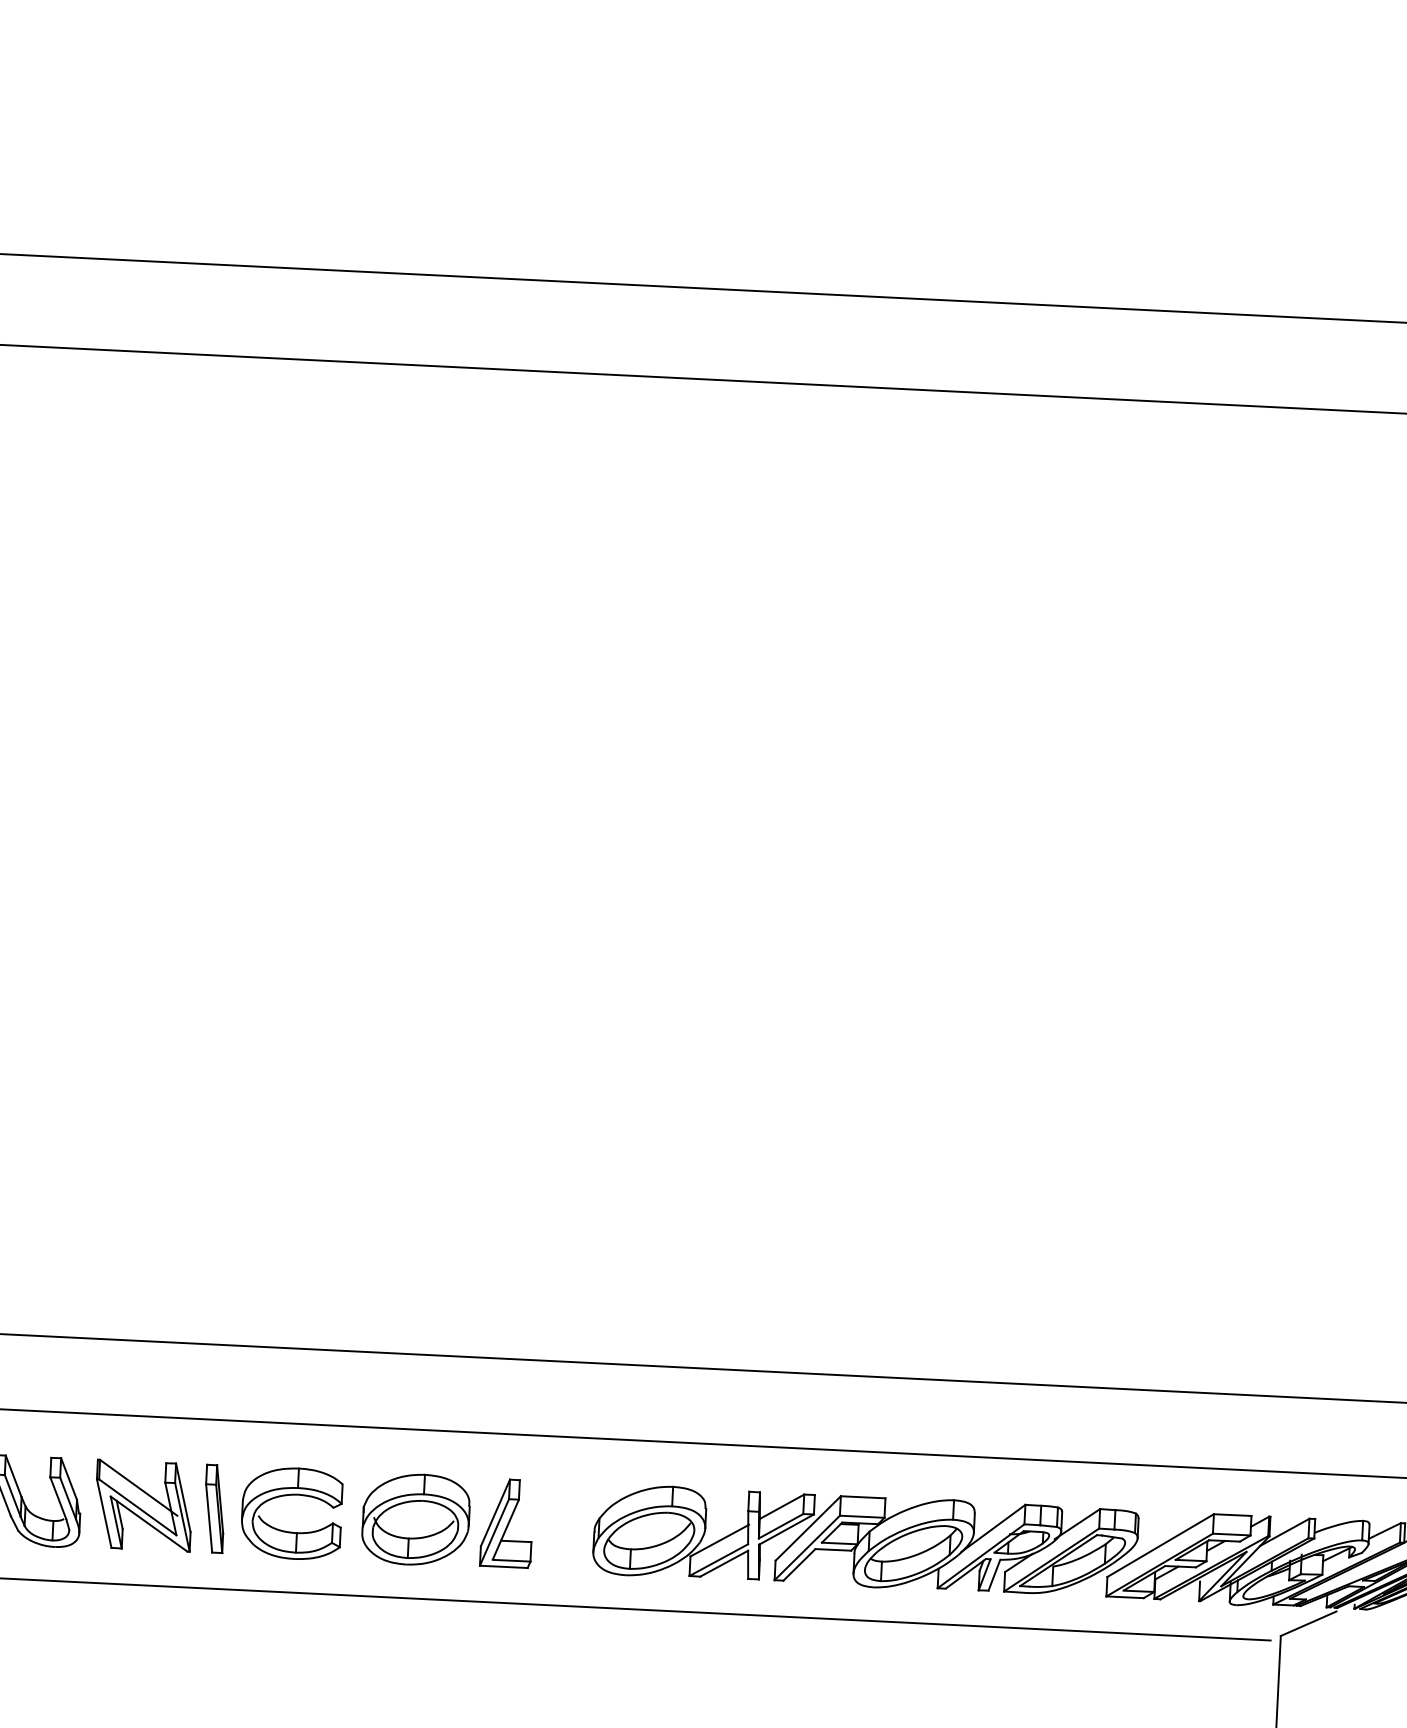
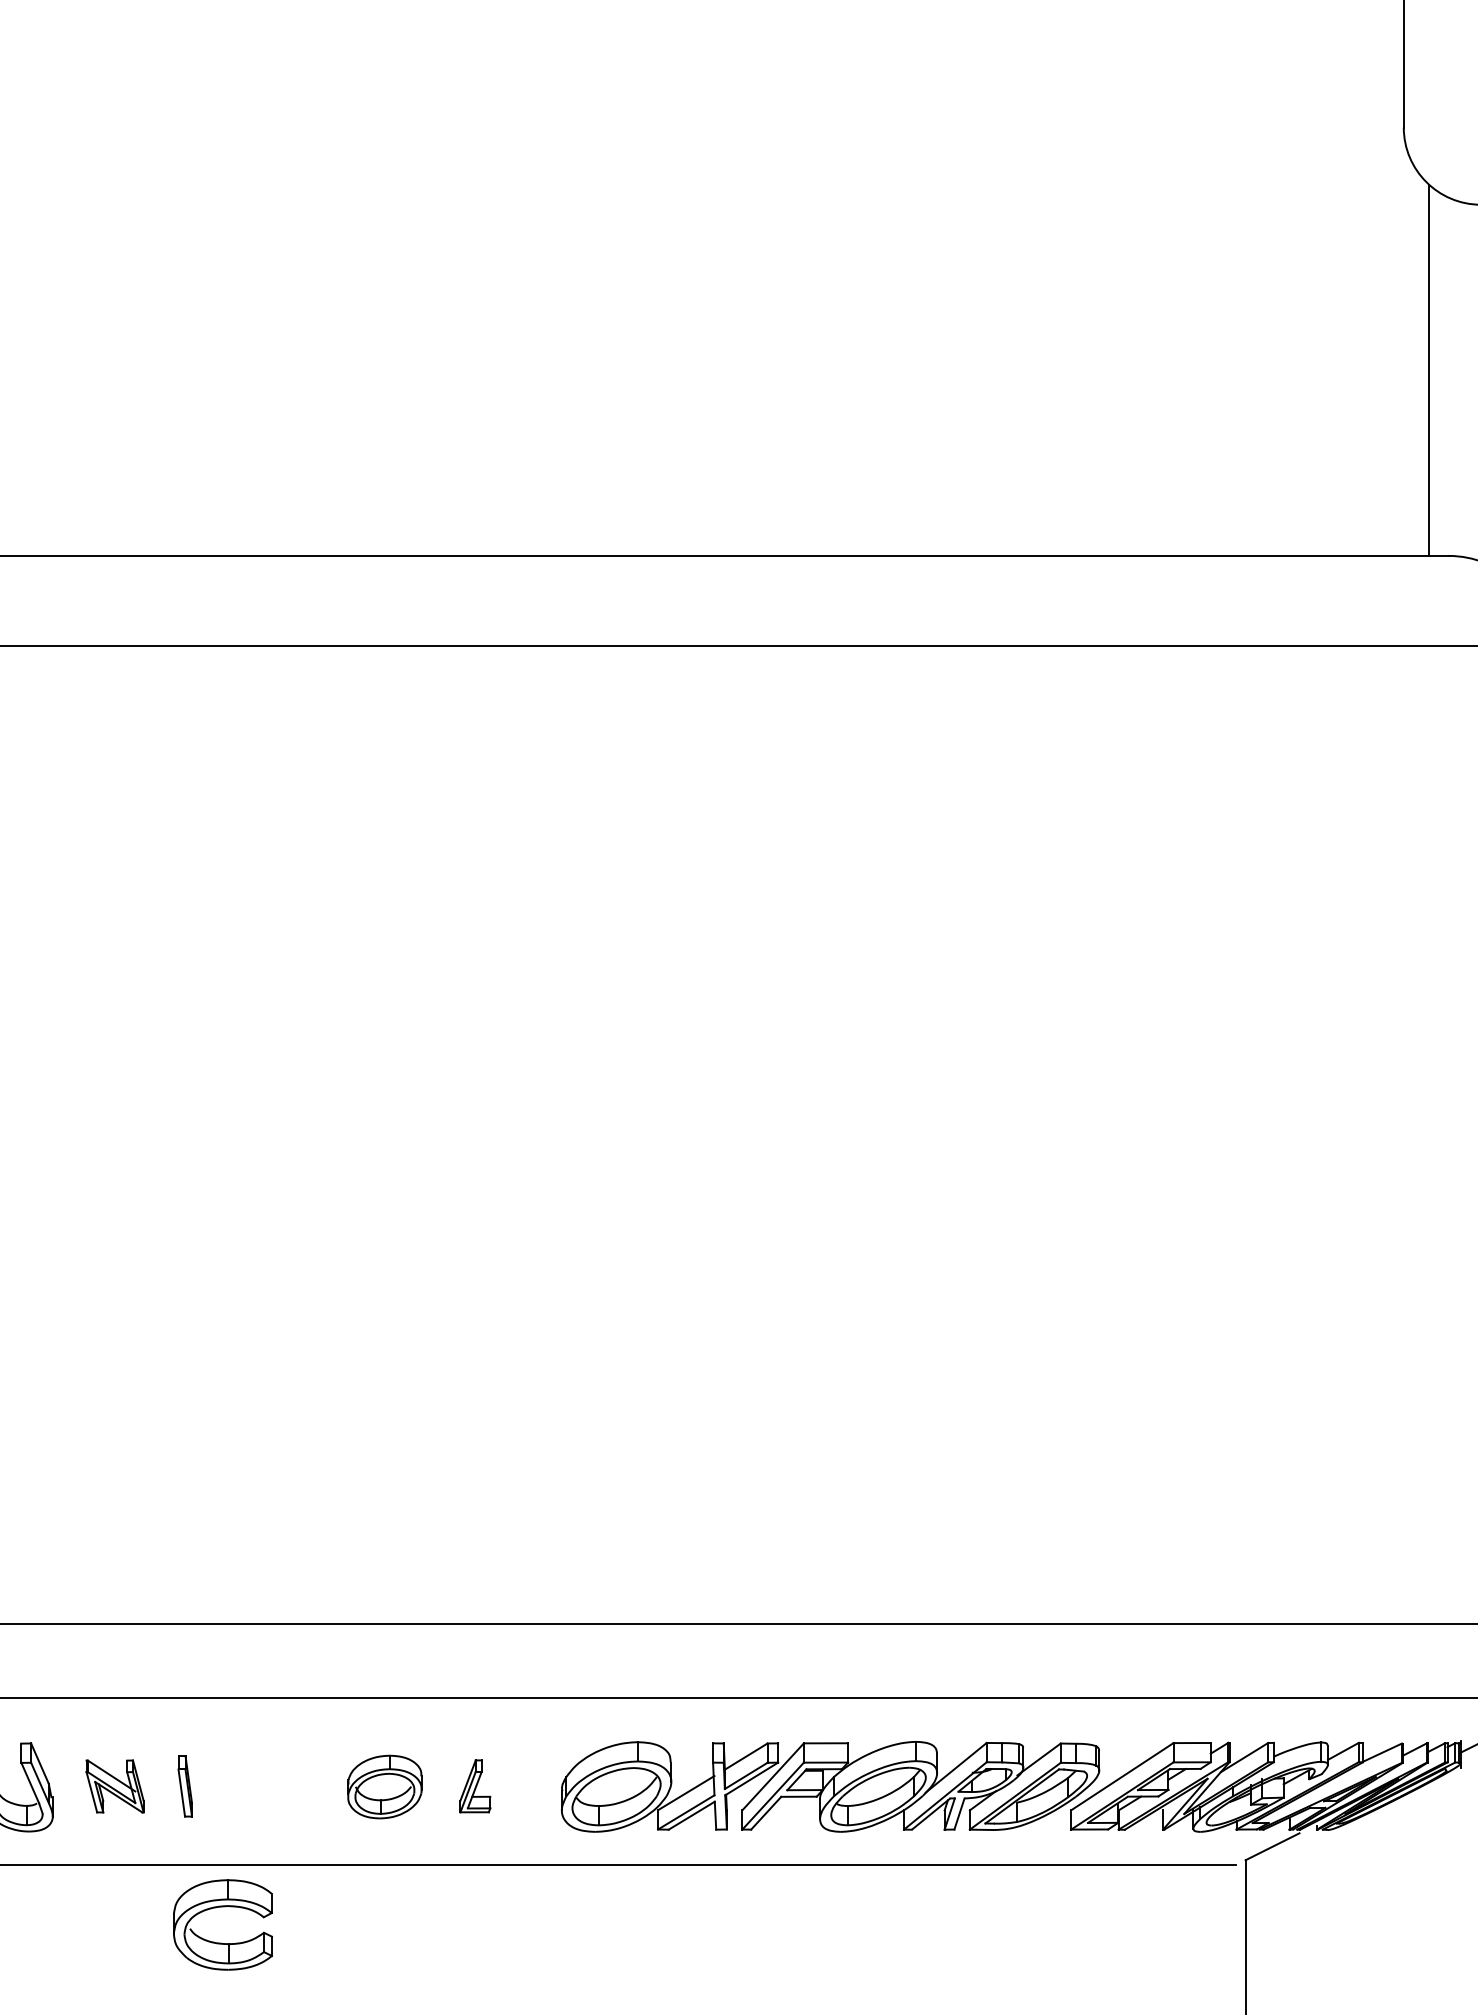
part: (292, 1495) -> (222, 1907), moved
part: (143, 1505) -> (114, 1786), size x0.6
part: (213, 1509) -> (184, 1786), size x0.7
part: (415, 1519) -> (384, 1786), size x0.7
part: (507, 1523) -> (475, 1786), size x0.6

